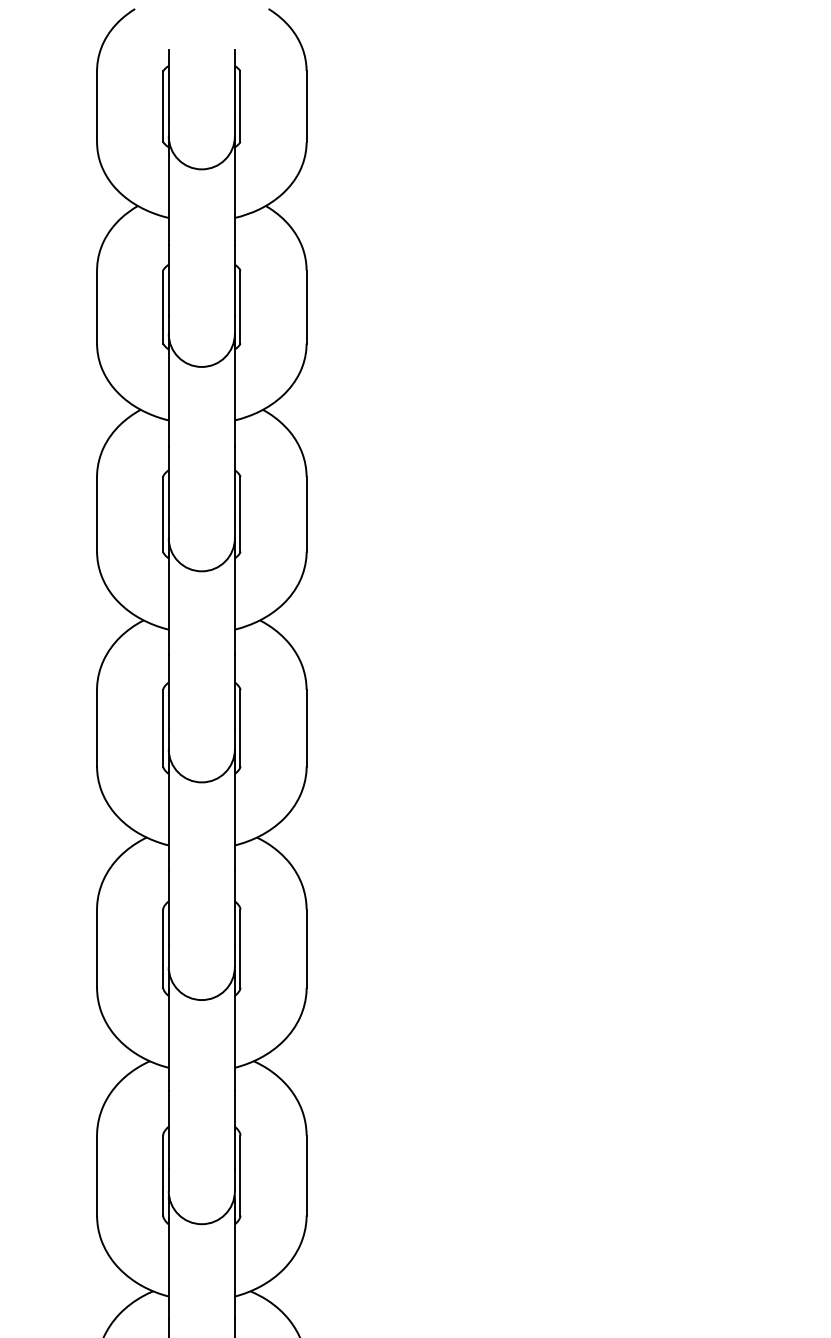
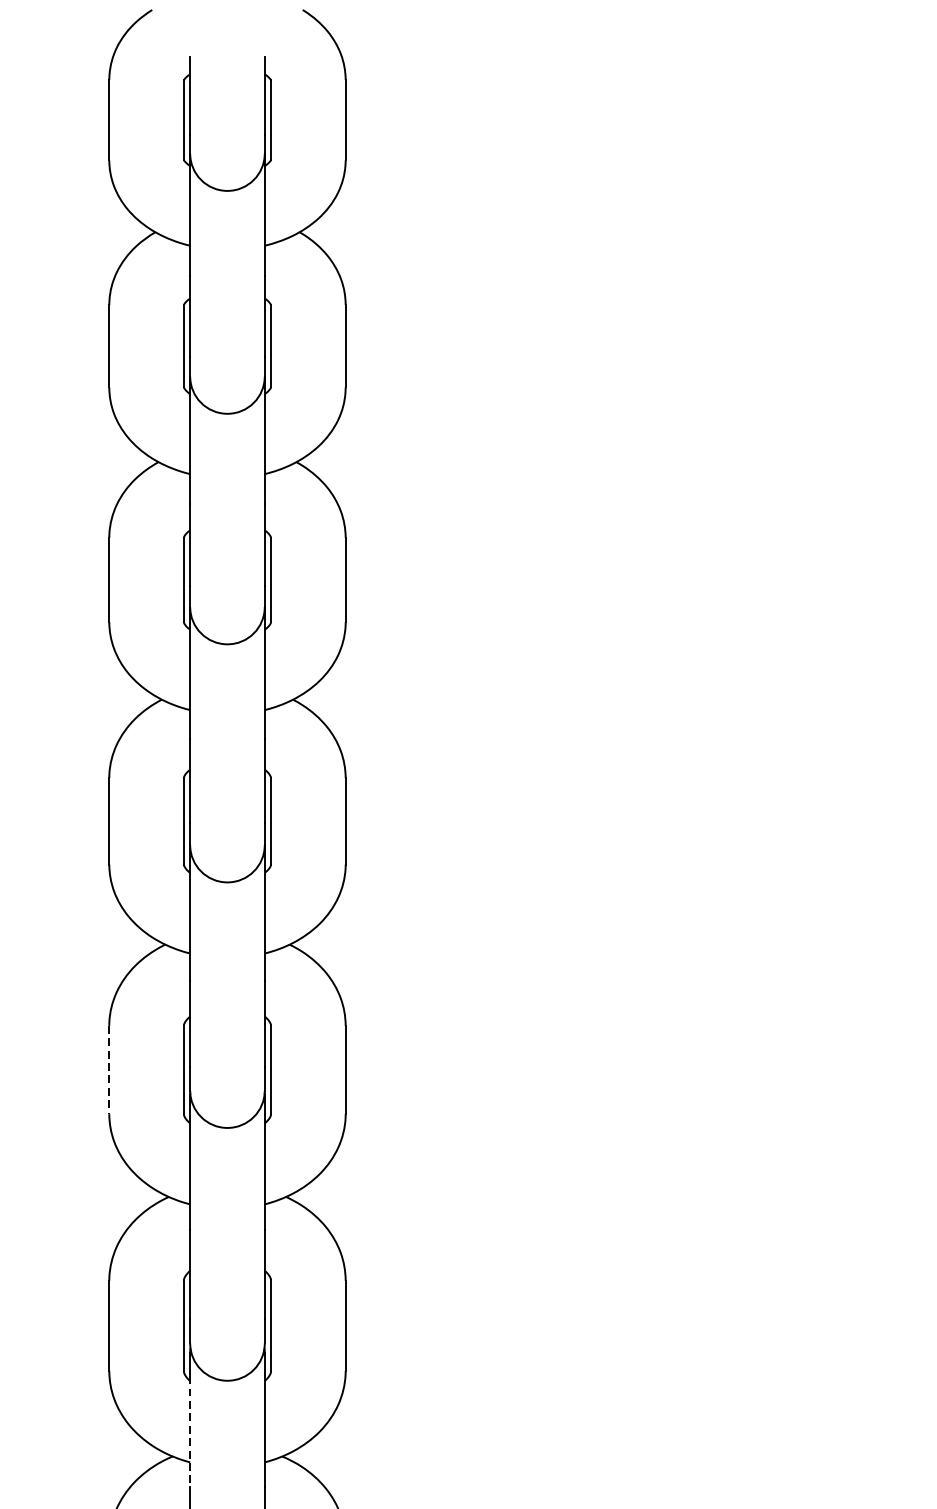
line: (97, 949) -> (109, 1070), solid -> dashed
line: (168, 1269) -> (189, 1431), solid -> dashed

